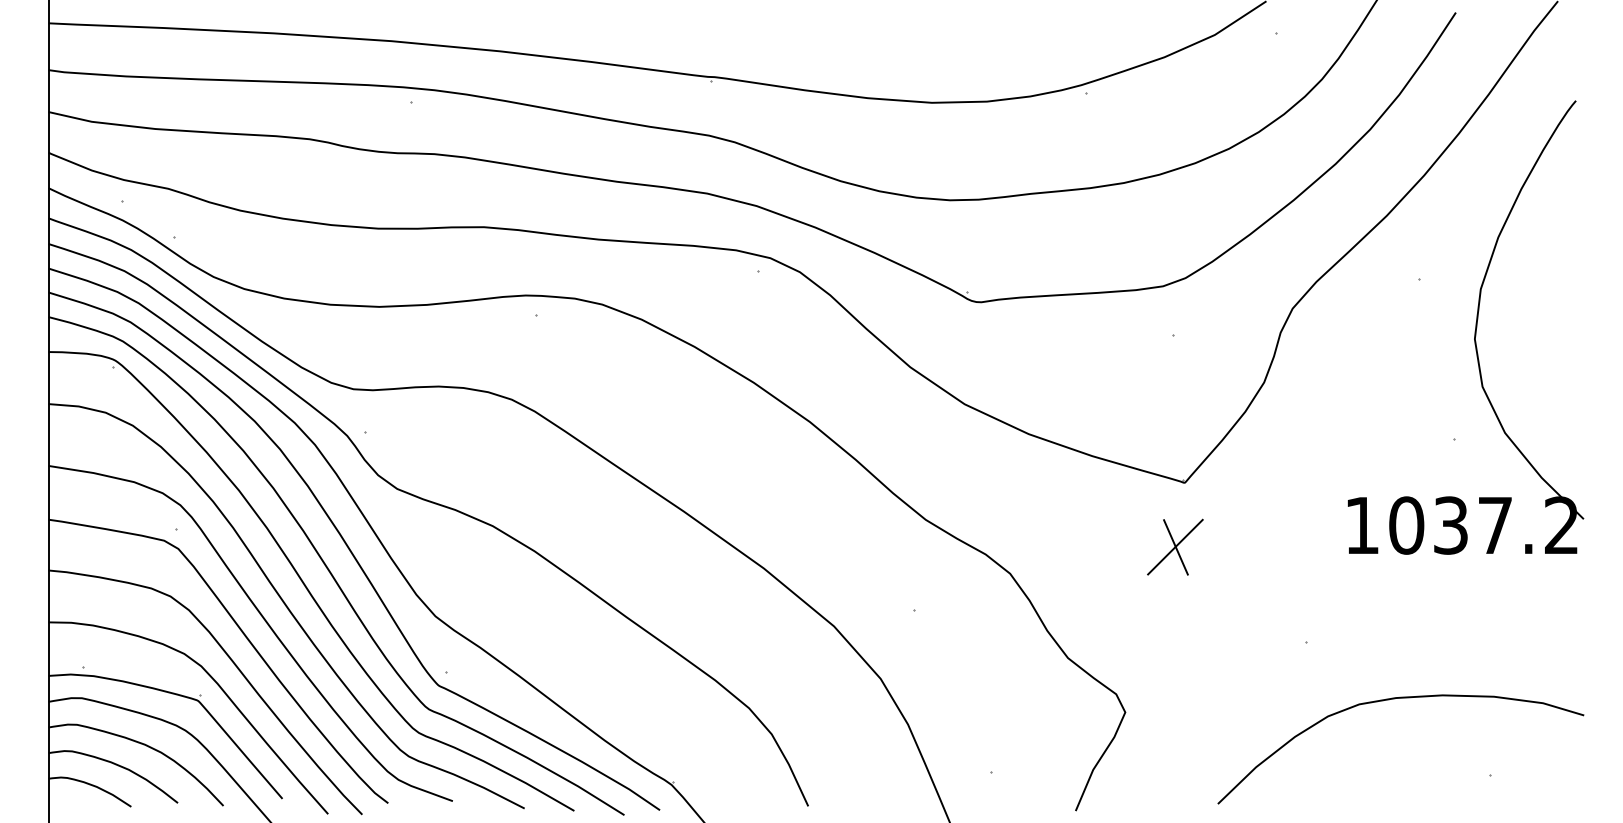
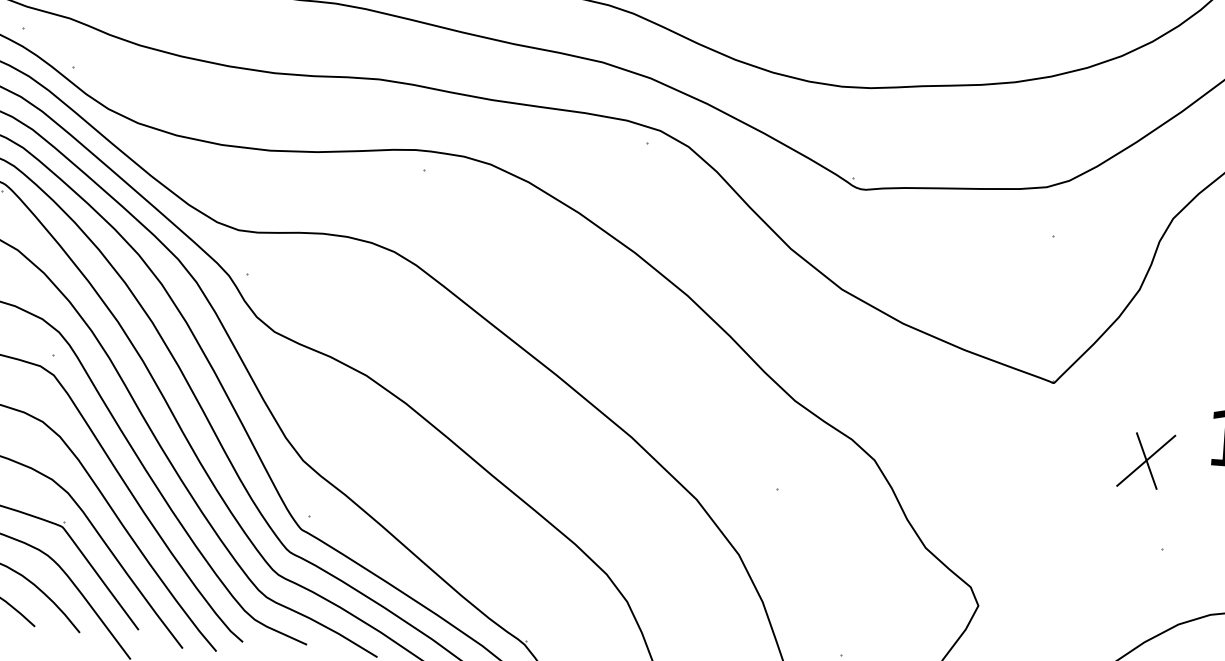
part: (1175, 546) -> (1146, 460), moved

